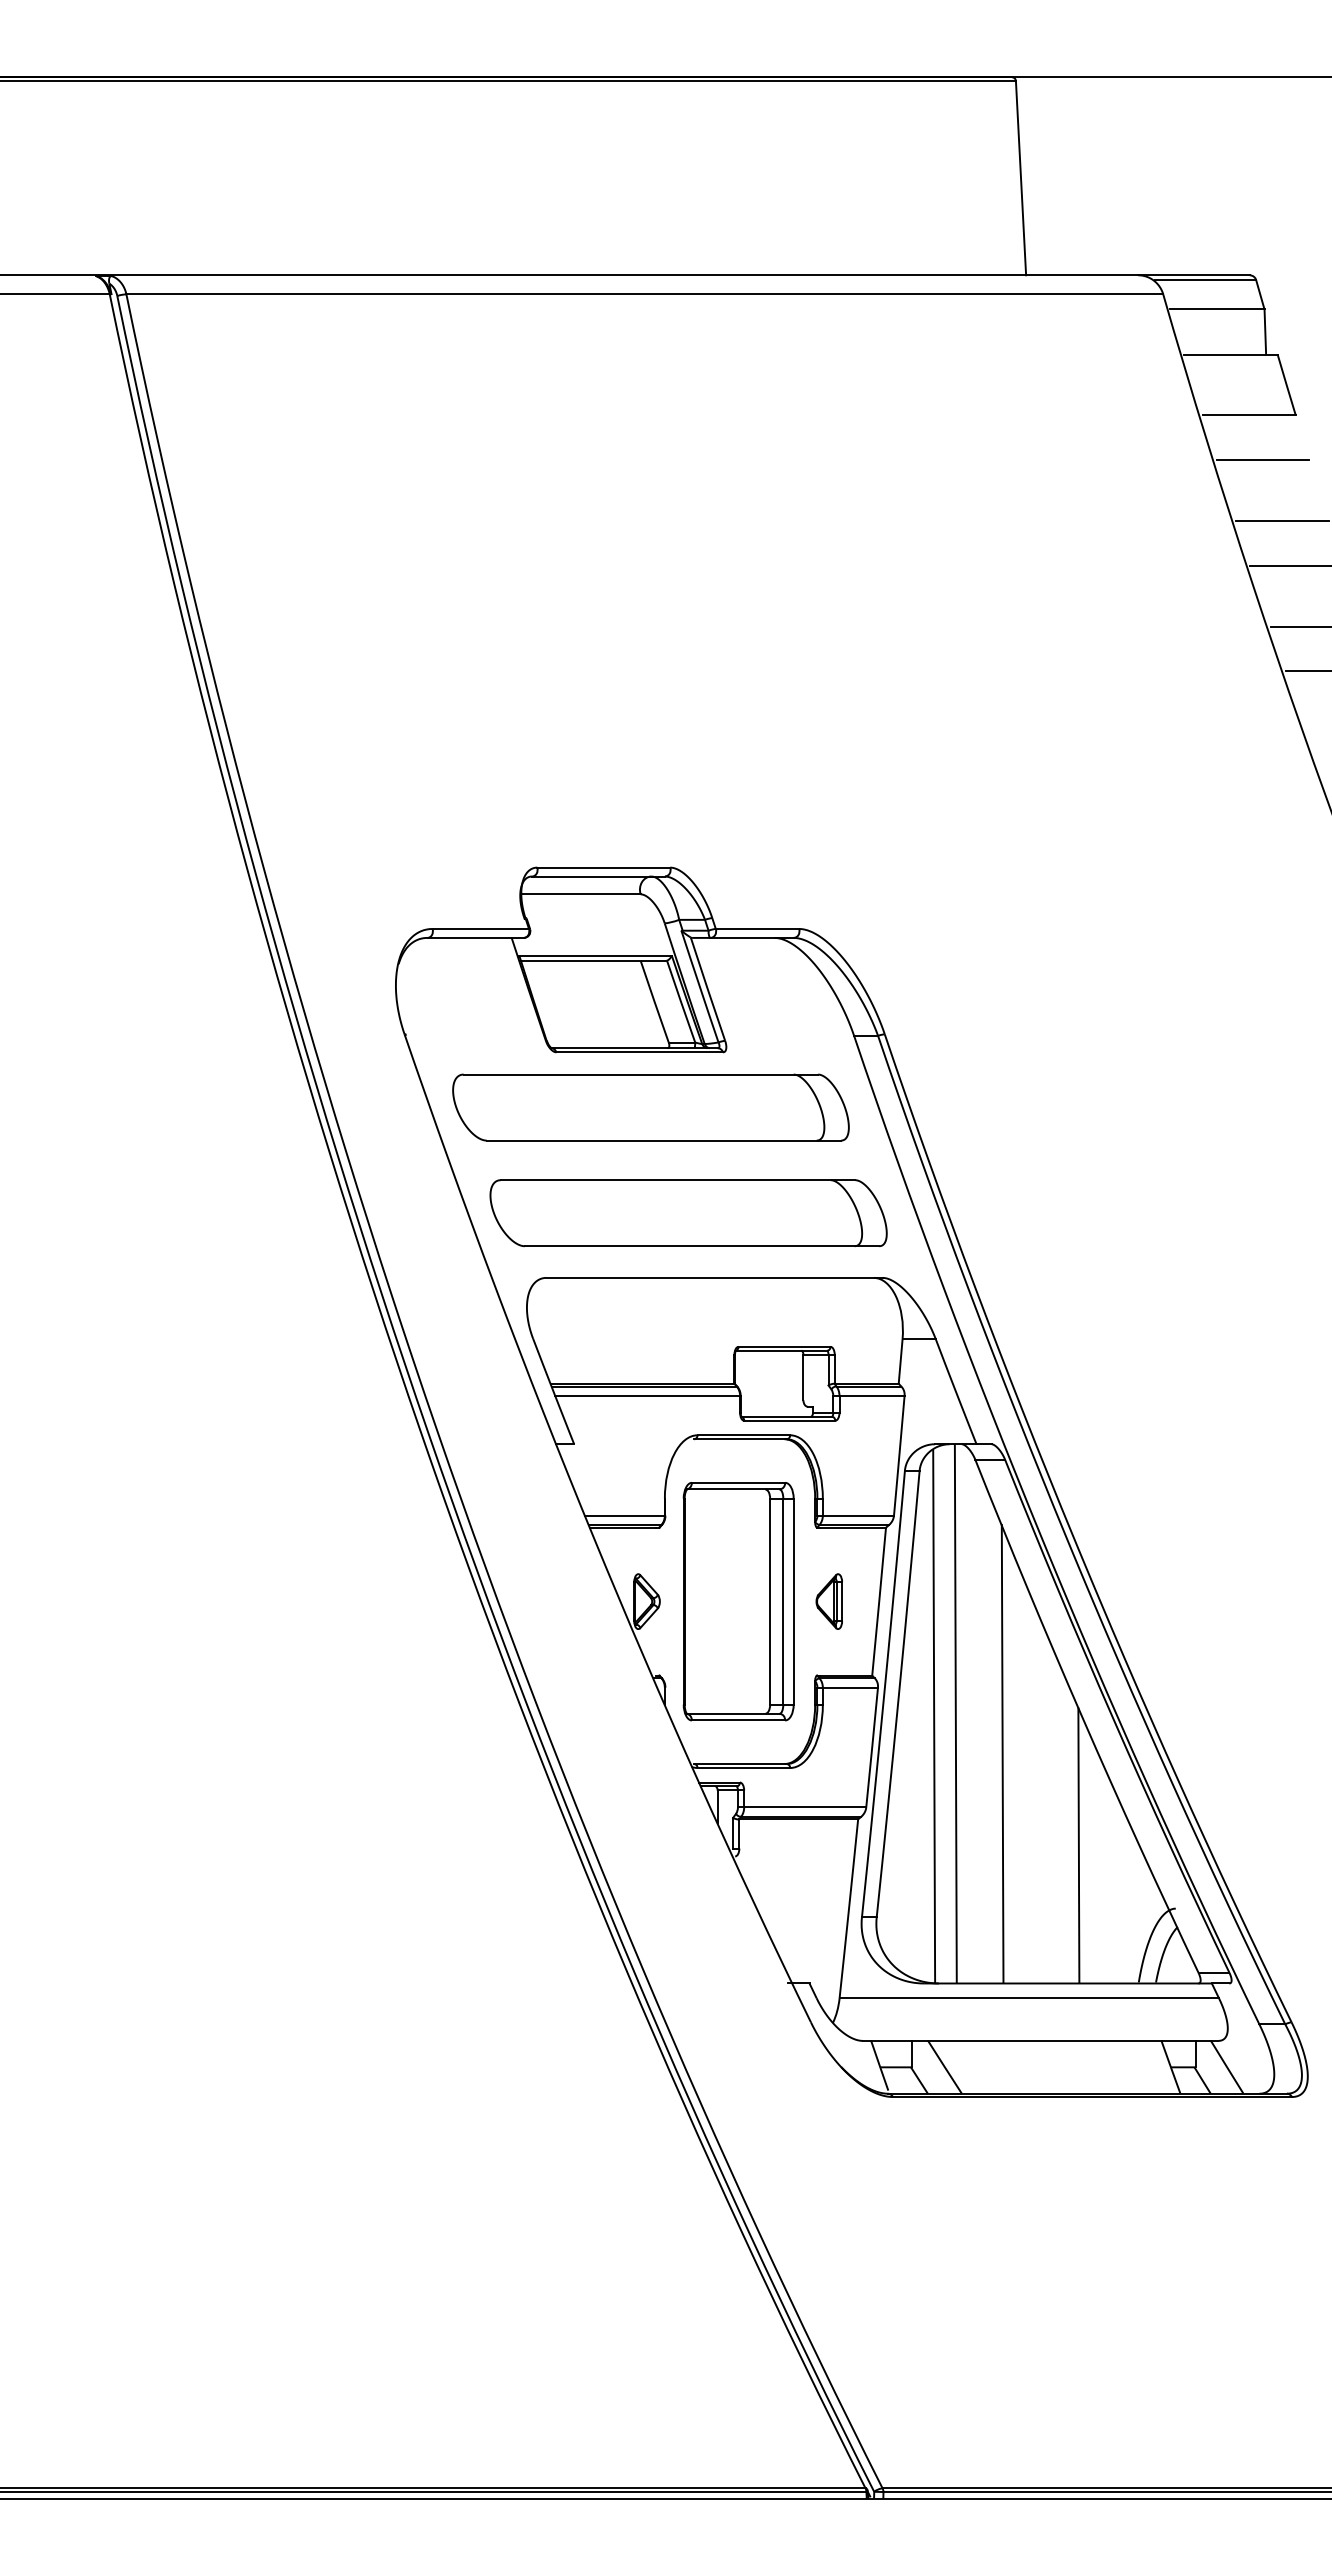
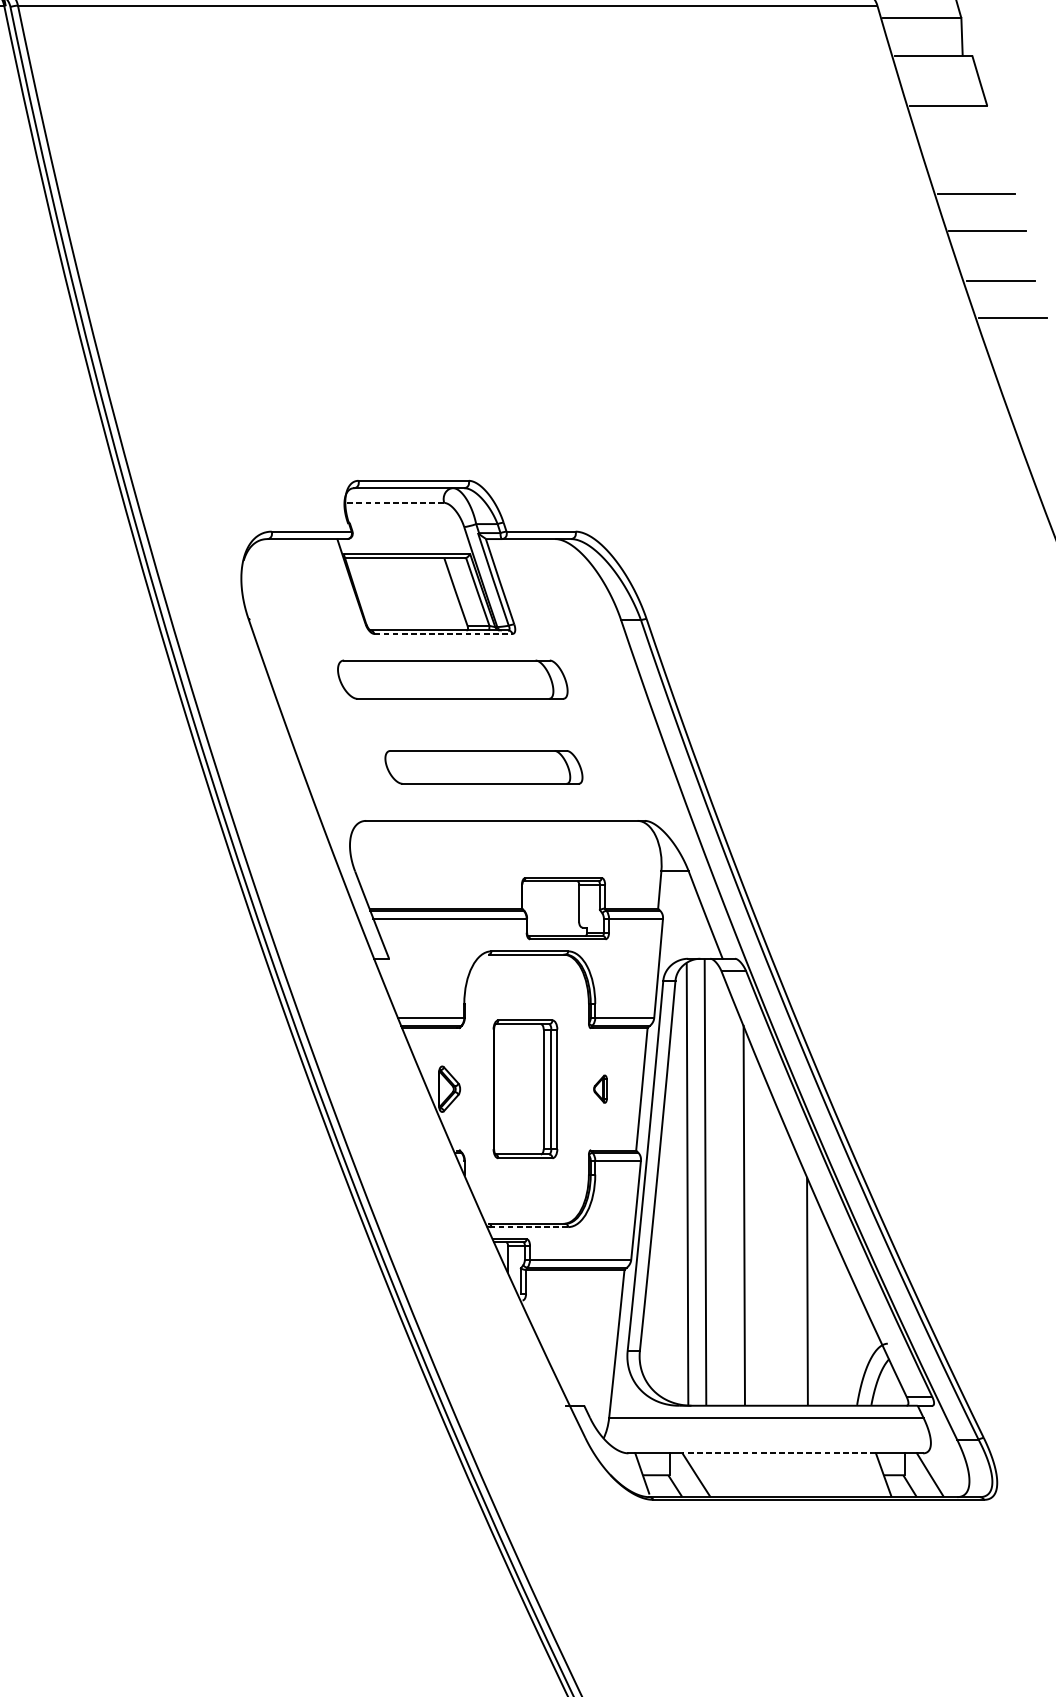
line: (1262, 460) -> (959, 143), removed
line: (580, 894) -> (394, 503), solid -> dashed
line: (640, 1052) -> (444, 634), solid -> dashed
part: (650, 1107) -> (452, 679), size x0.7
part: (688, 1213) -> (483, 767), size x0.6
part: (738, 1601) -> (525, 1089), size x0.7
part: (828, 1601) -> (599, 1089), size x0.6
line: (743, 1768) -> (529, 1227), solid -> dashed
line: (1044, 2040) -> (778, 1453), solid -> dashed

